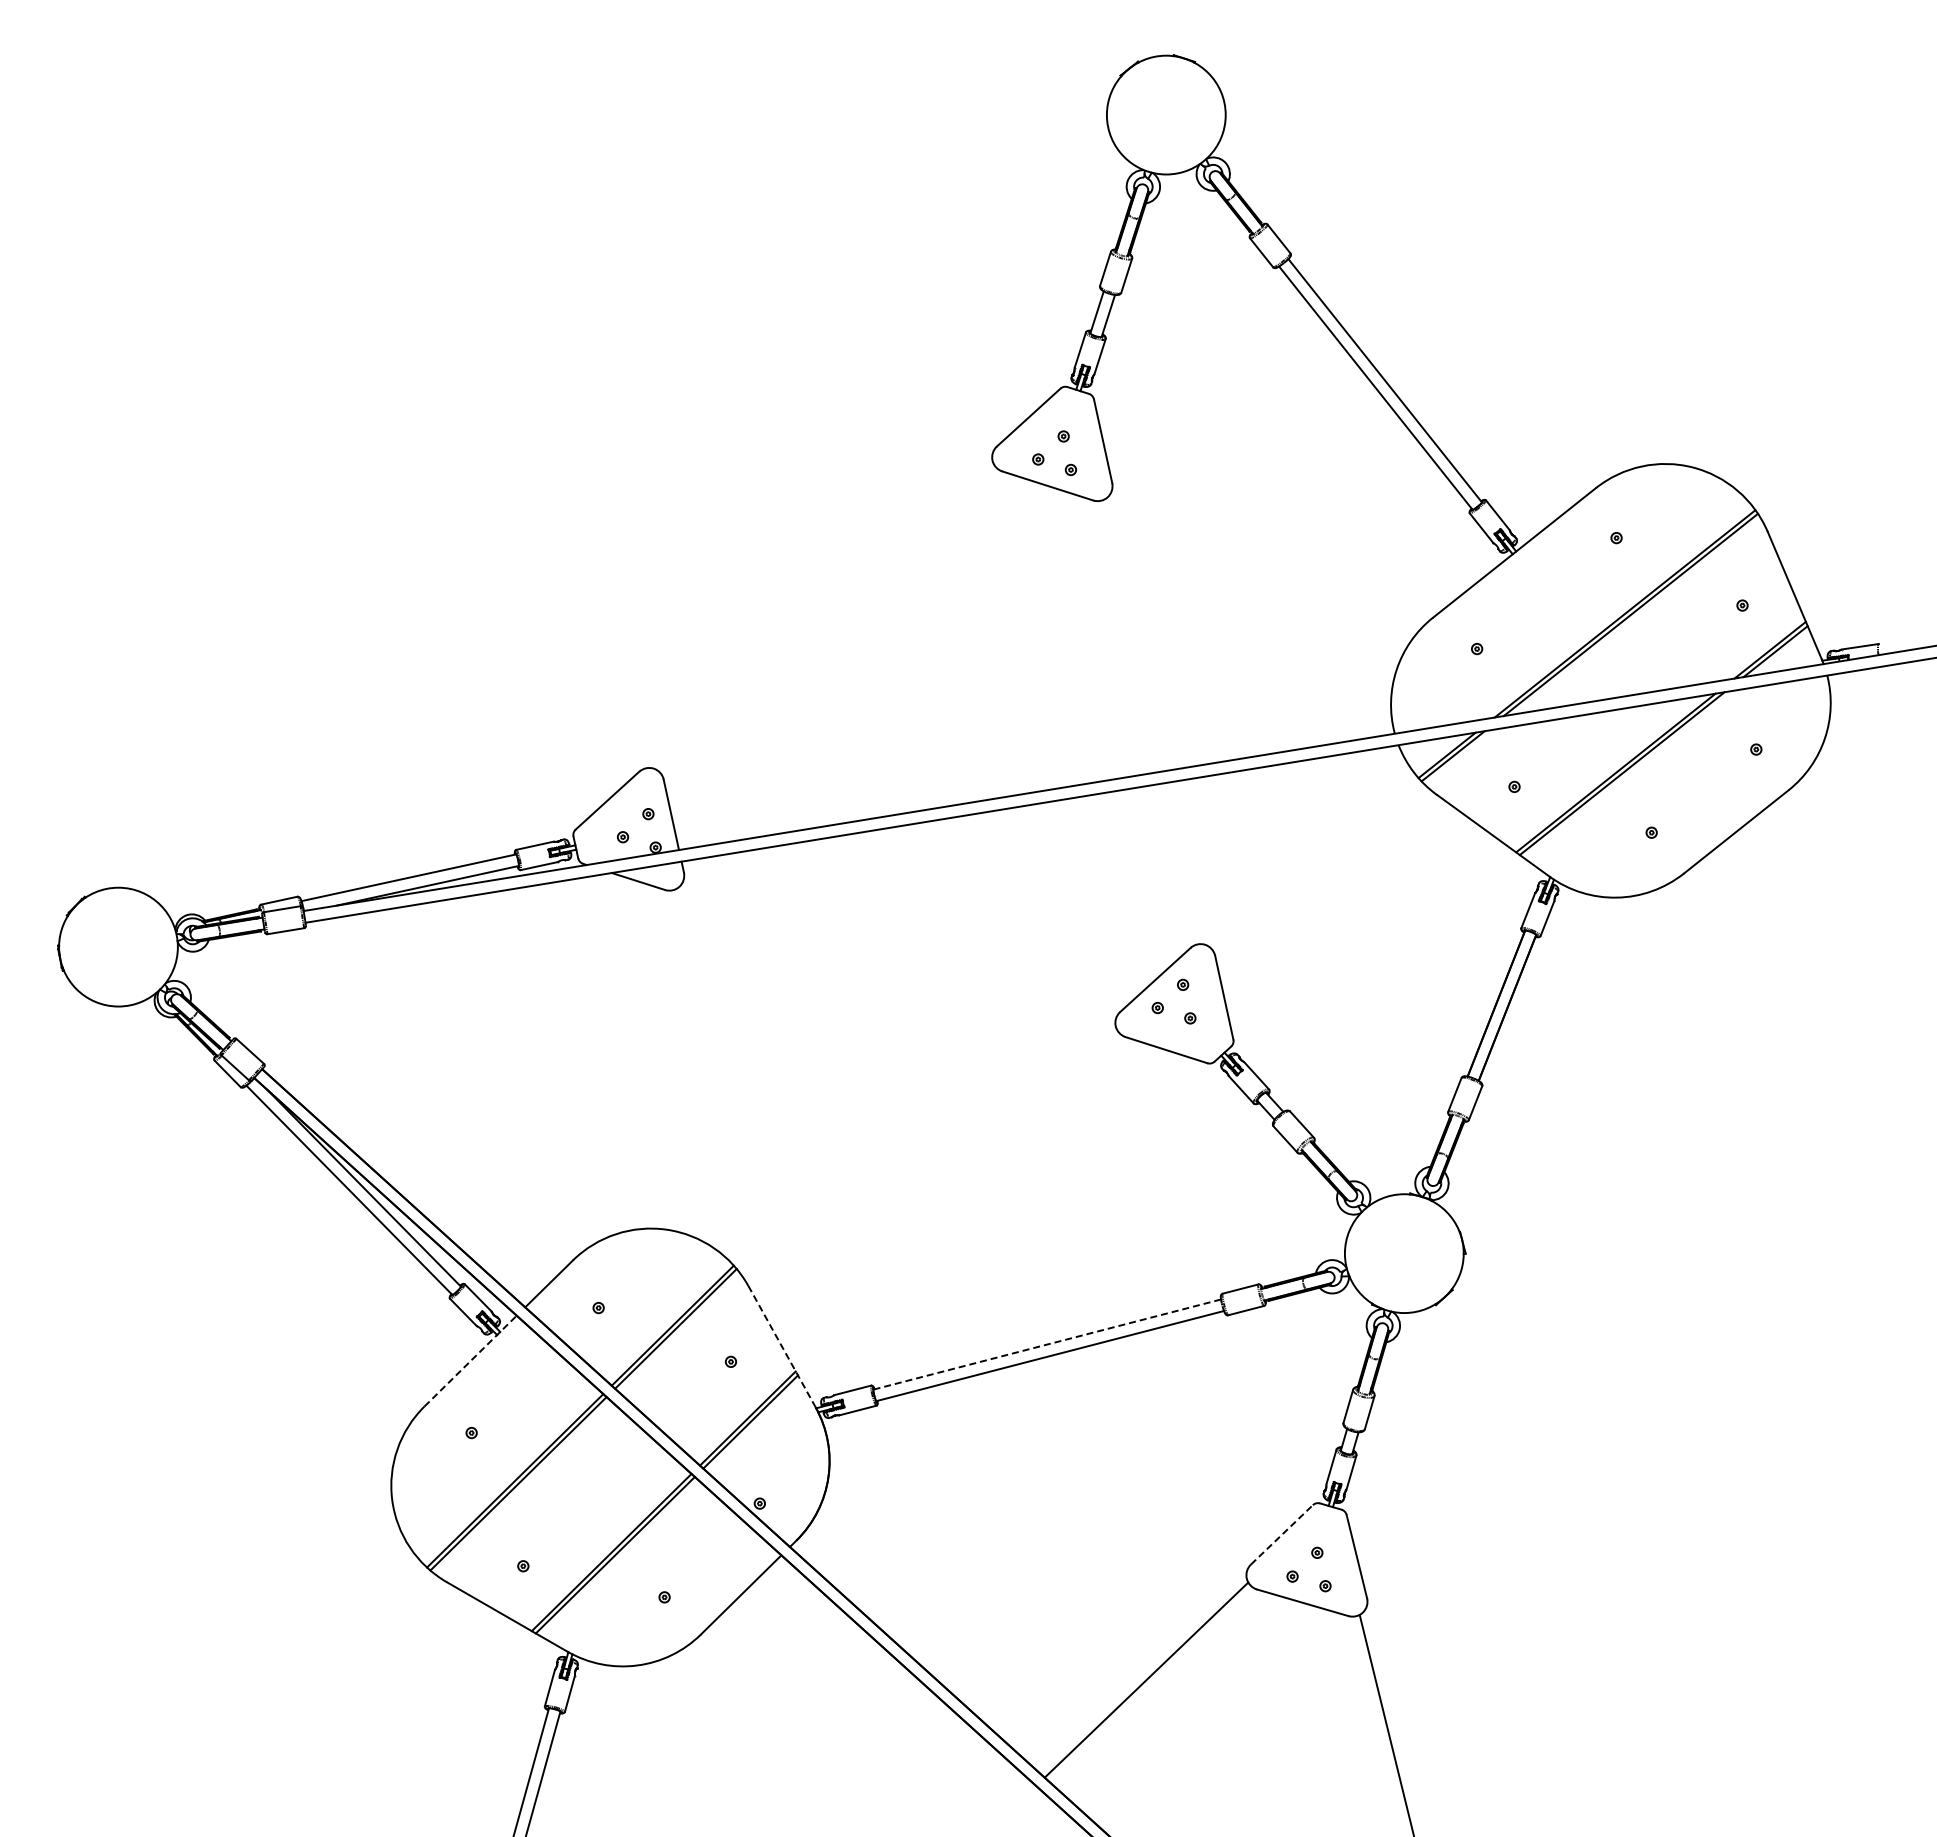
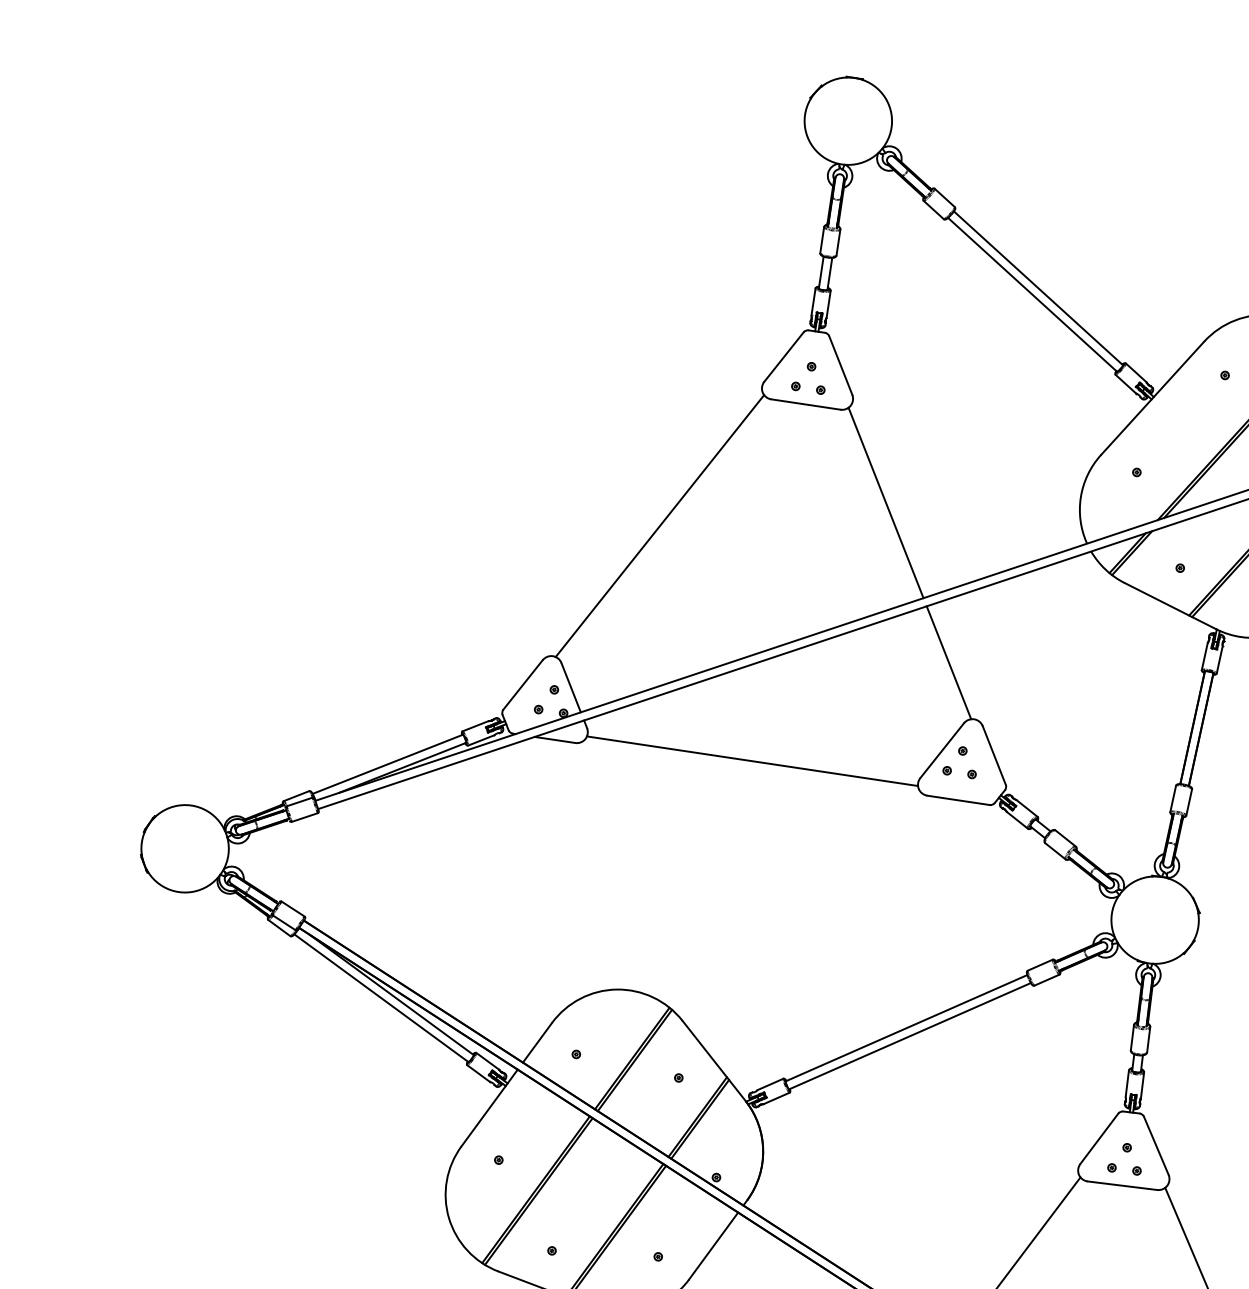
line: (825, 617) -> (659, 526), added
line: (1133, 635) -> (885, 503), added
line: (1183, 863) -> (948, 662), added
line: (898, 952) -> (752, 760), added
line: (1047, 1344) -> (906, 1028), dashed -> solid
line: (782, 1347) -> (714, 1061), dashed -> solid
line: (470, 1361) -> (489, 1108), dashed -> solid
line: (1281, 1534) -> (1098, 1138), dashed -> solid

